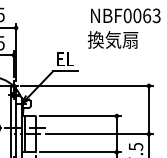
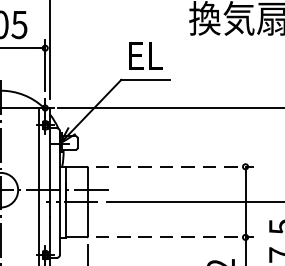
line: (80, 116) -> (174, 167), solid -> dashed
line: (80, 152) -> (174, 237), solid -> dashed

